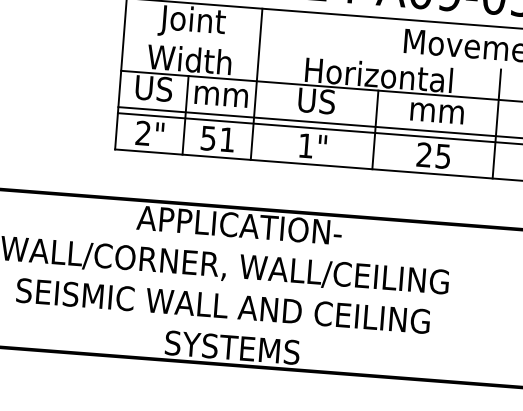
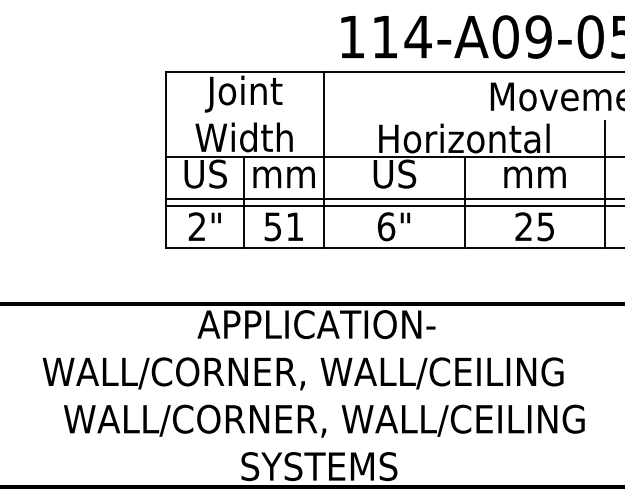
text: (306, 145) -> (386, 226), 1" -> 6"
text: (239, 308) -> (324, 420), SEISMIC WALL AND CEILING -> WALL/CORNER, WALL/CEILING

